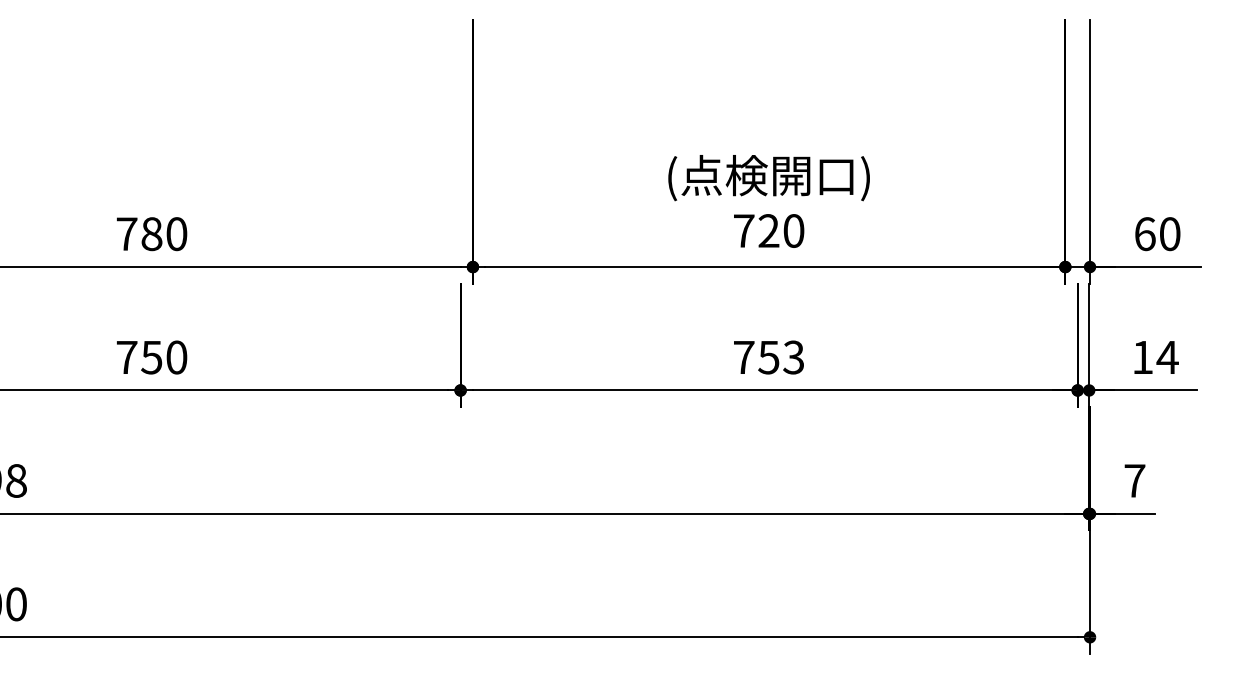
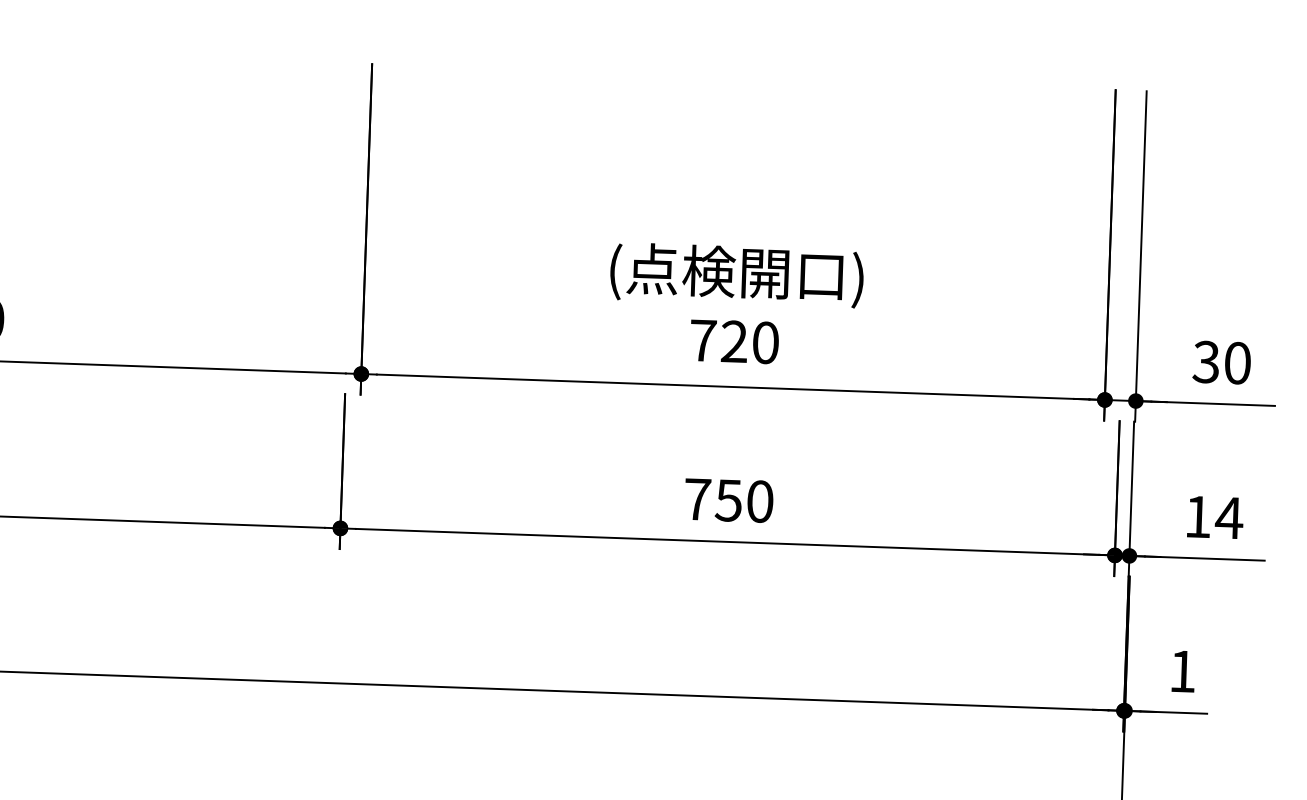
text: (1144, 234) -> (1205, 362), 60 -> 30
text: (793, 357) -> (759, 501), 753 -> 750
text: (1134, 480) -> (1182, 670), 7 -> 1

